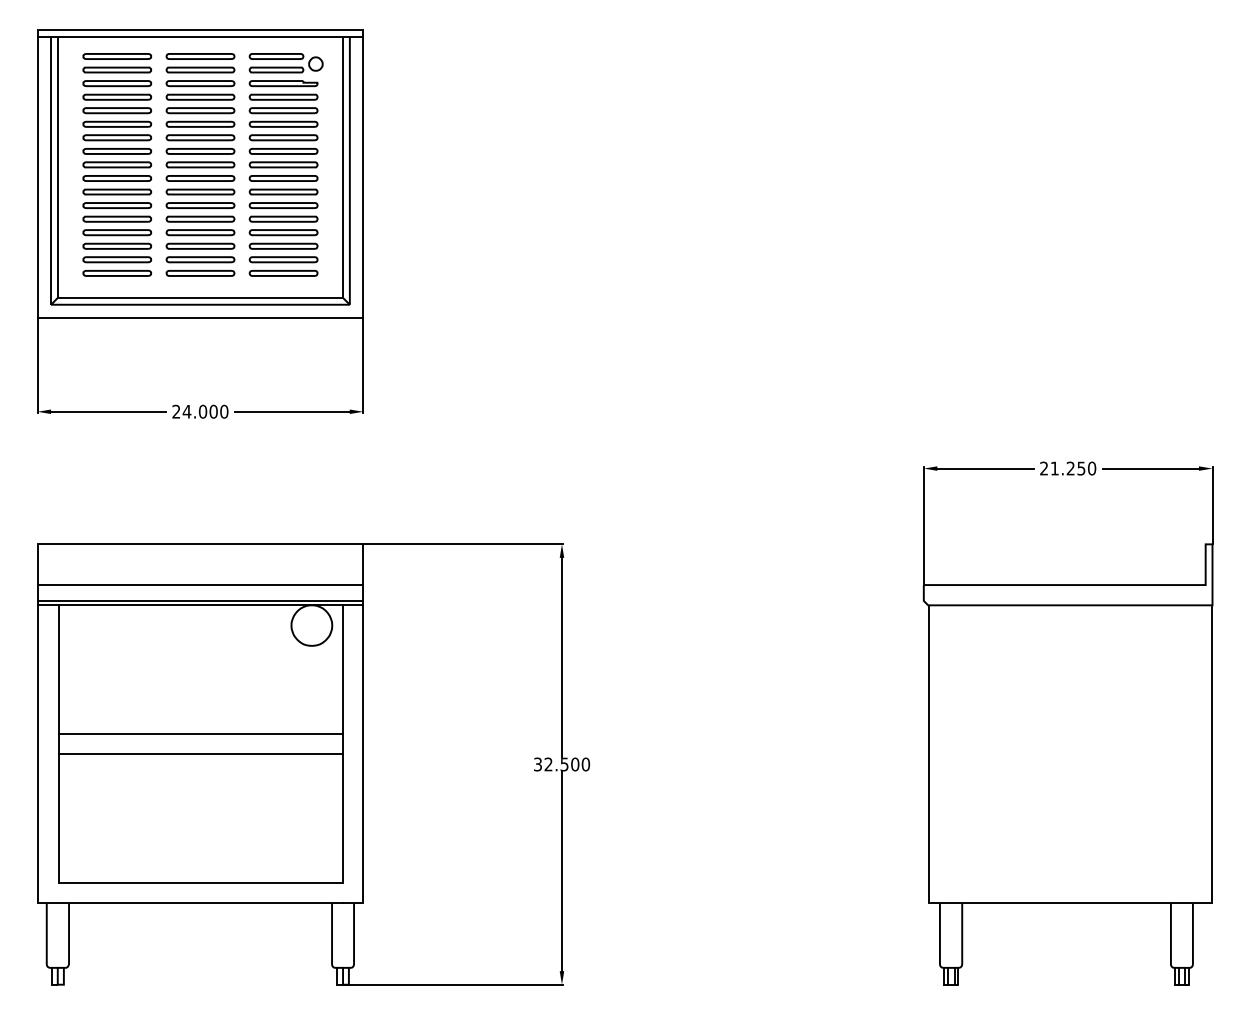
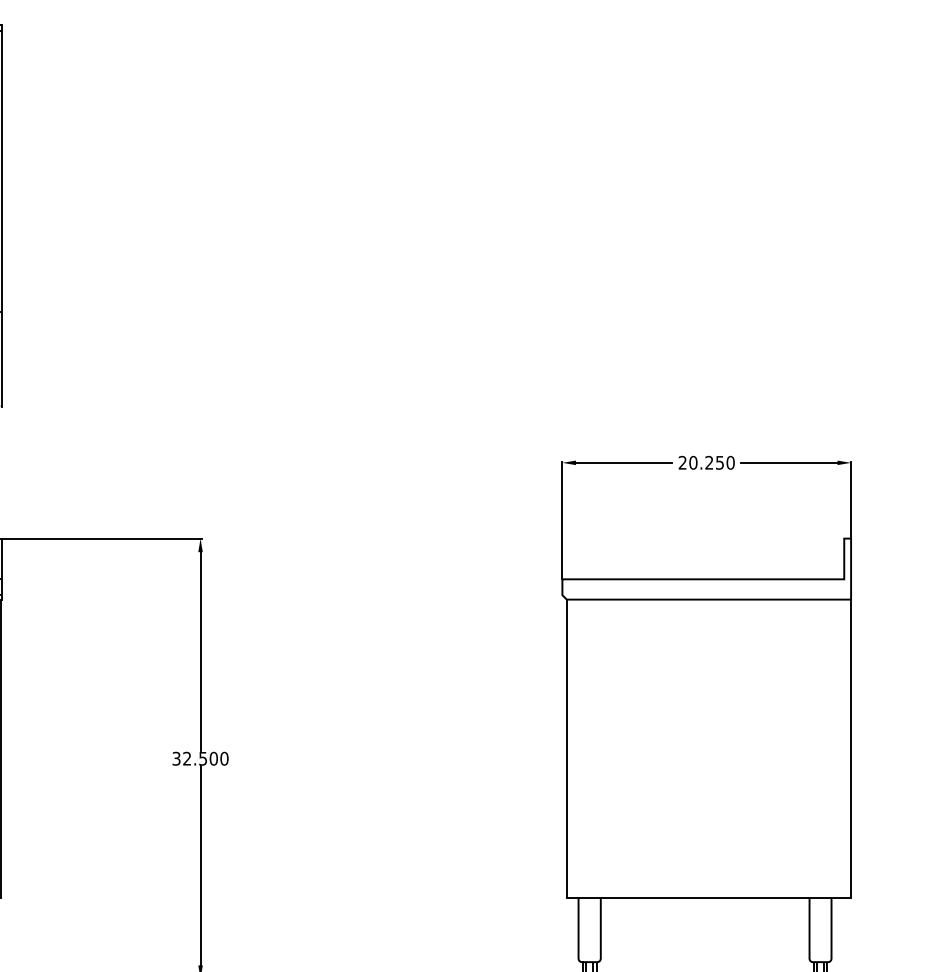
text: (1054, 468) -> (693, 462), 21.250 -> 20.250

